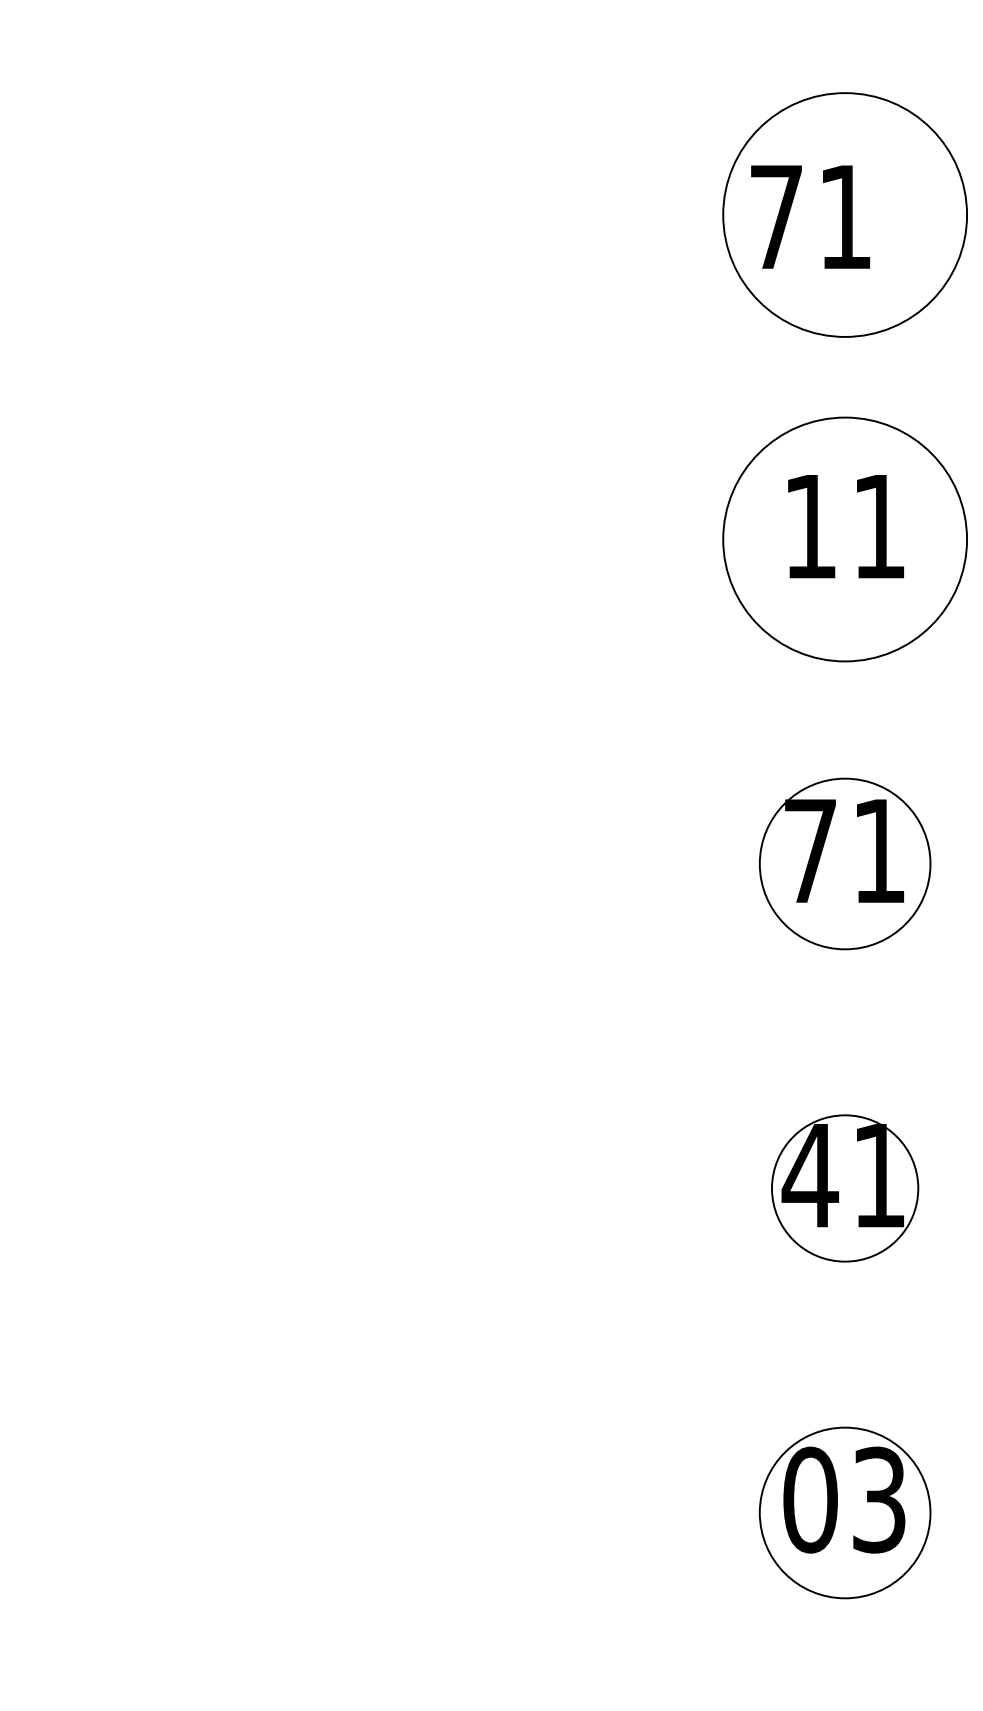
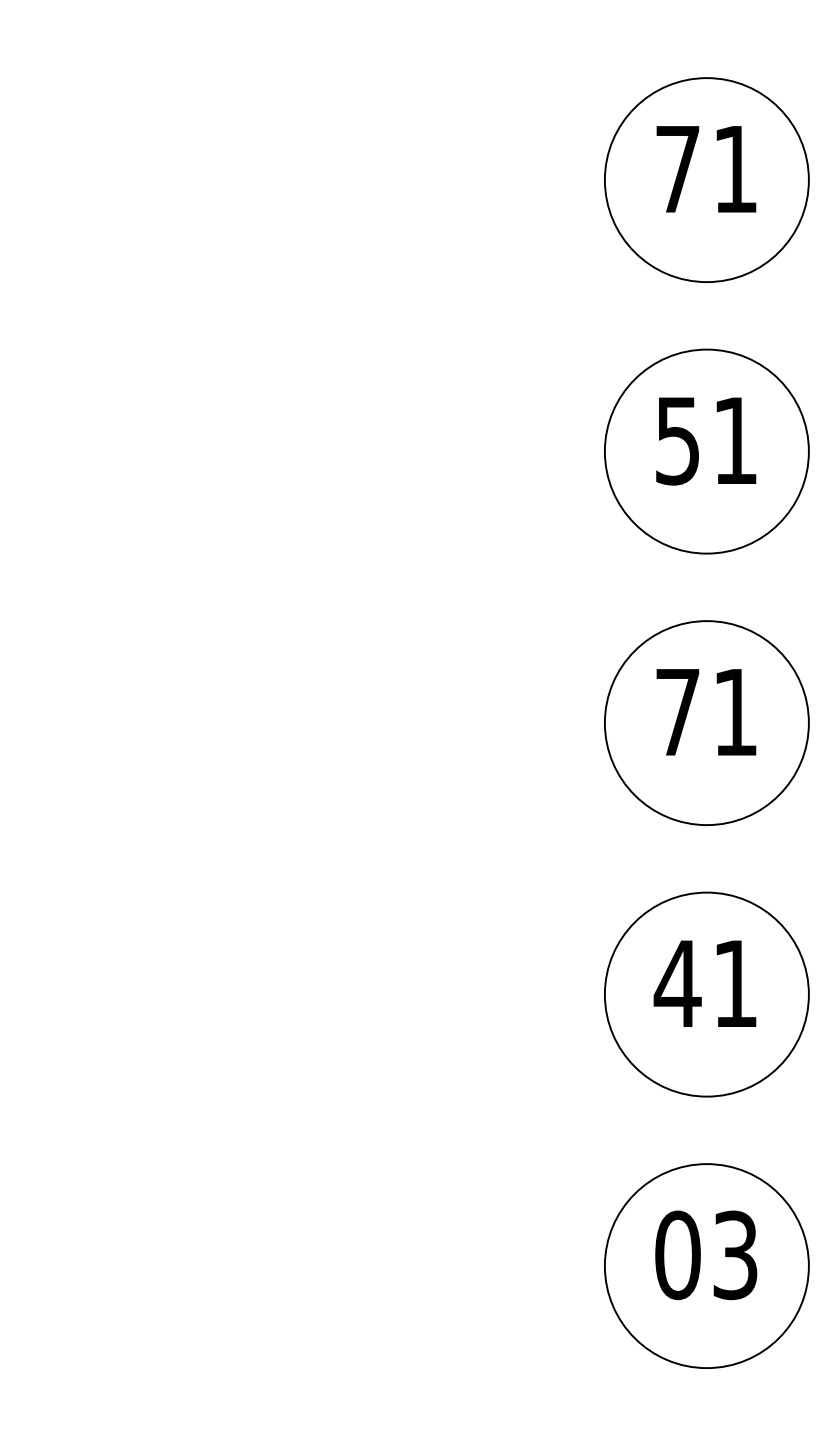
text: (810, 216) -> (706, 168), moved
text: (809, 527) -> (677, 441), 11 -> 51
circle: (845, 863) -> (707, 722), size x1.43
circle: (845, 1188) -> (707, 994), size x1.67
circle: (845, 1512) -> (707, 1265), size x1.43

